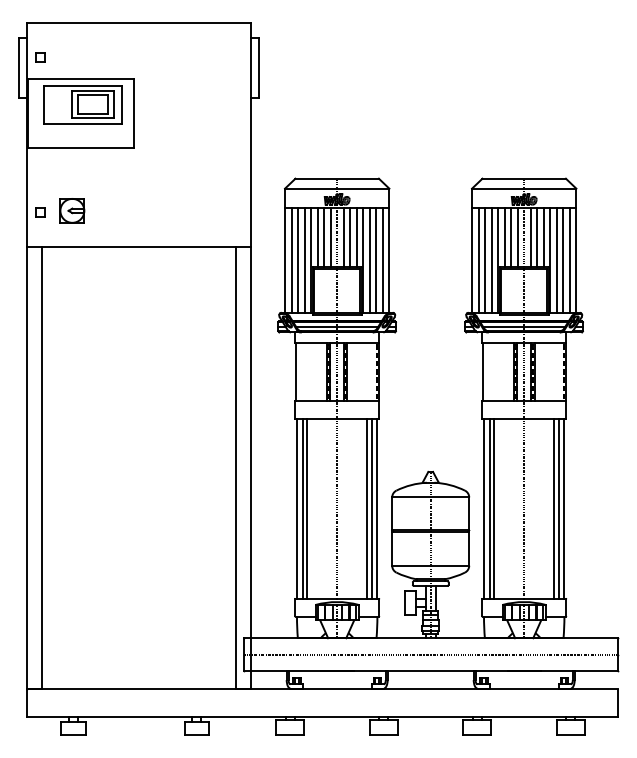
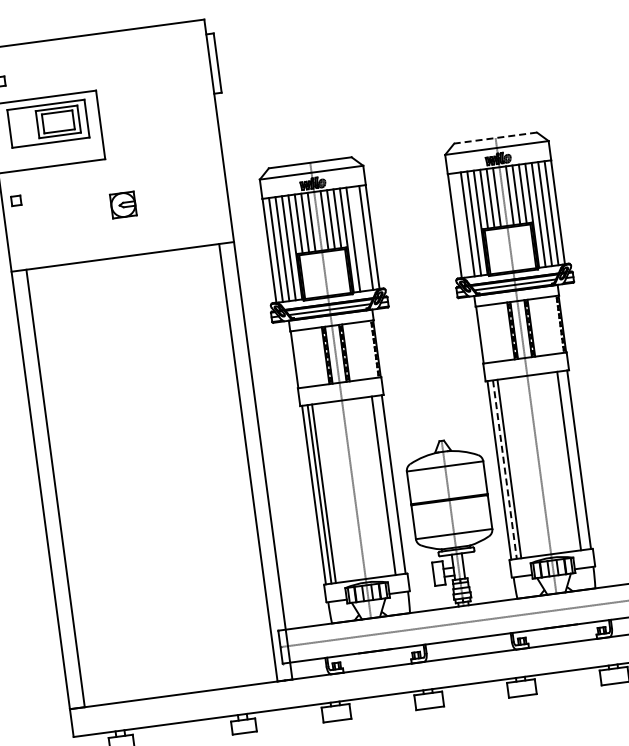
line: (524, 178) -> (495, 137), solid -> dashed
part: (72, 210) -> (123, 204), moved
part: (40, 212) -> (16, 200), moved
line: (376, 260) -> (360, 238), removed
line: (478, 260) -> (461, 225), removed
line: (371, 508) -> (387, 485), removed
line: (558, 508) -> (573, 460), removed
line: (489, 509) -> (504, 470), solid -> dashed

